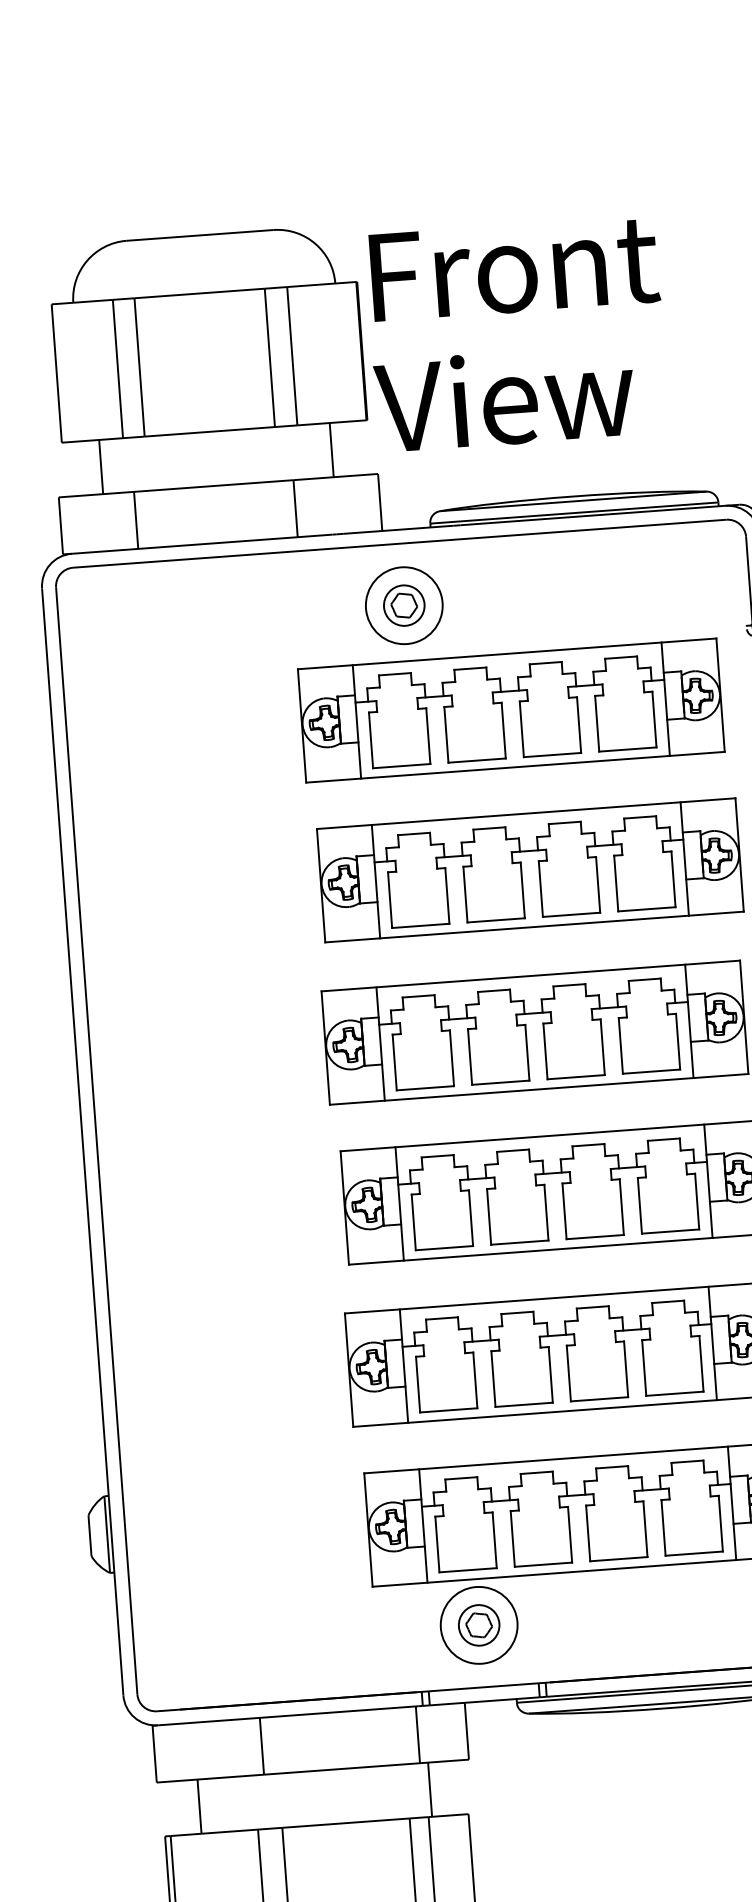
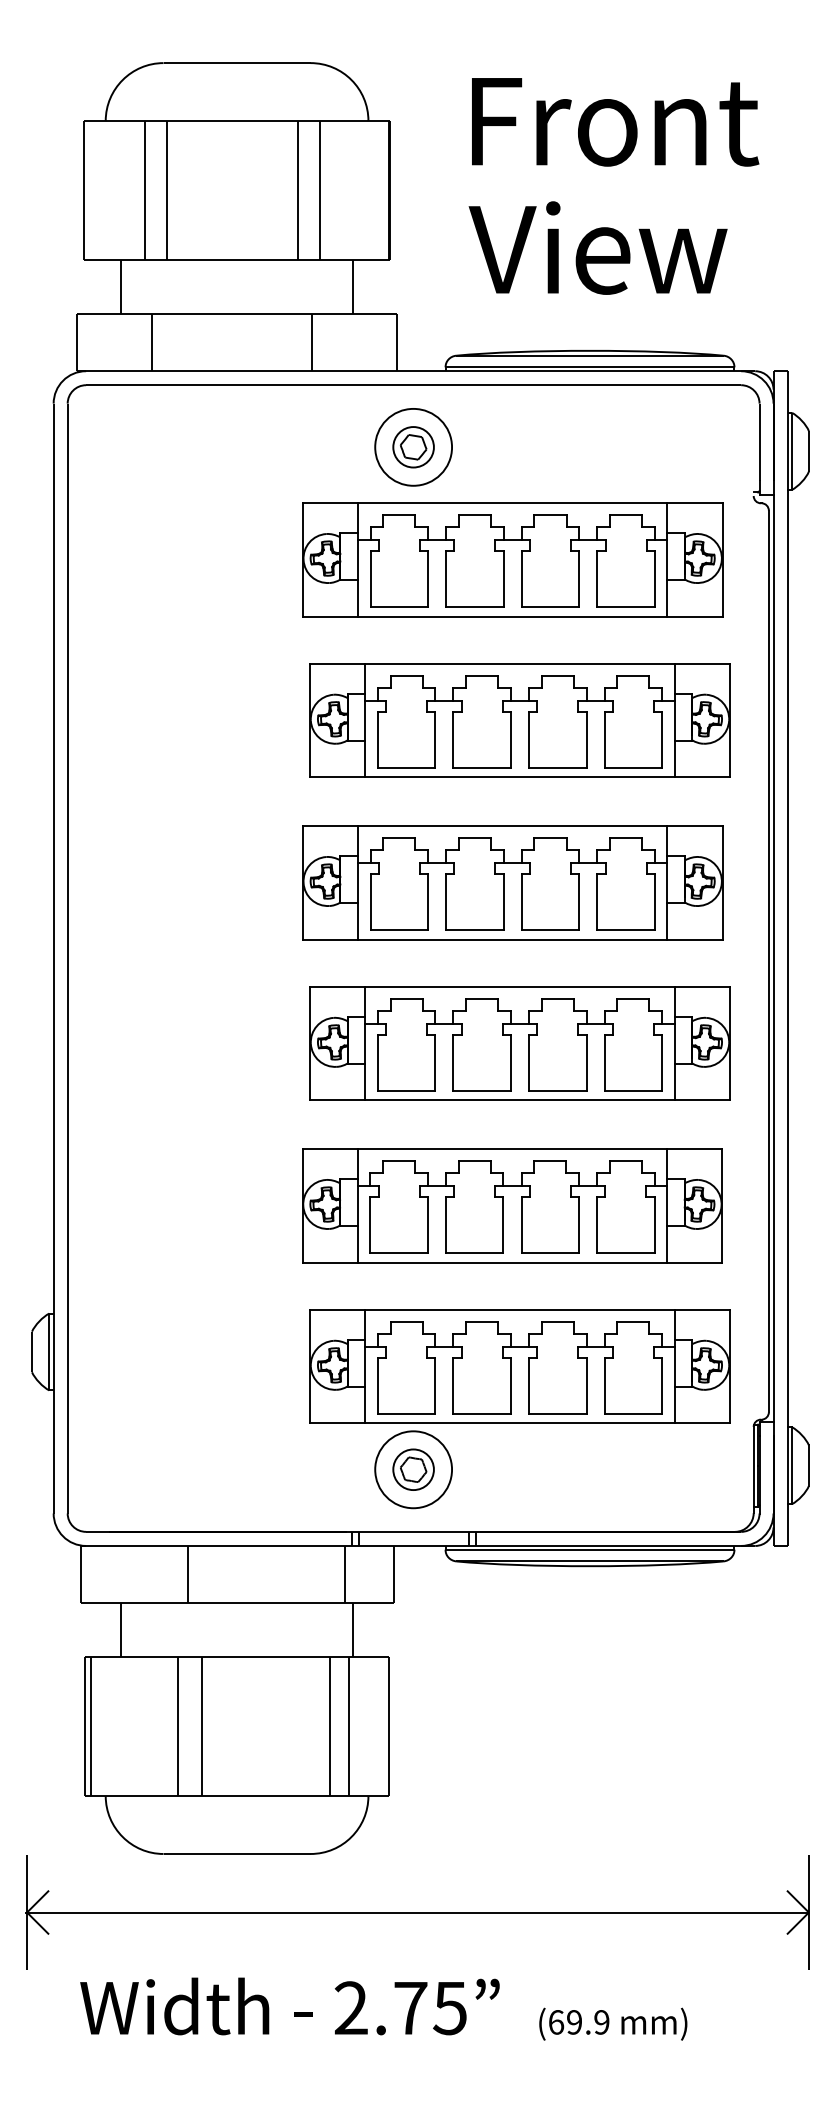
text: (514, 268) -> (615, 122), moved
text: (504, 397) -> (597, 247), moved

